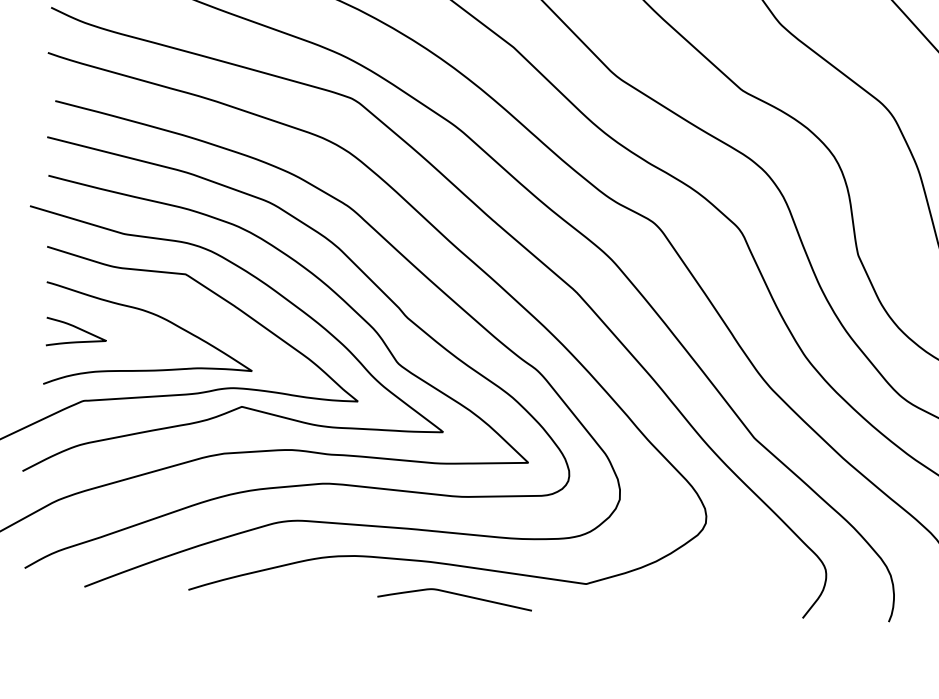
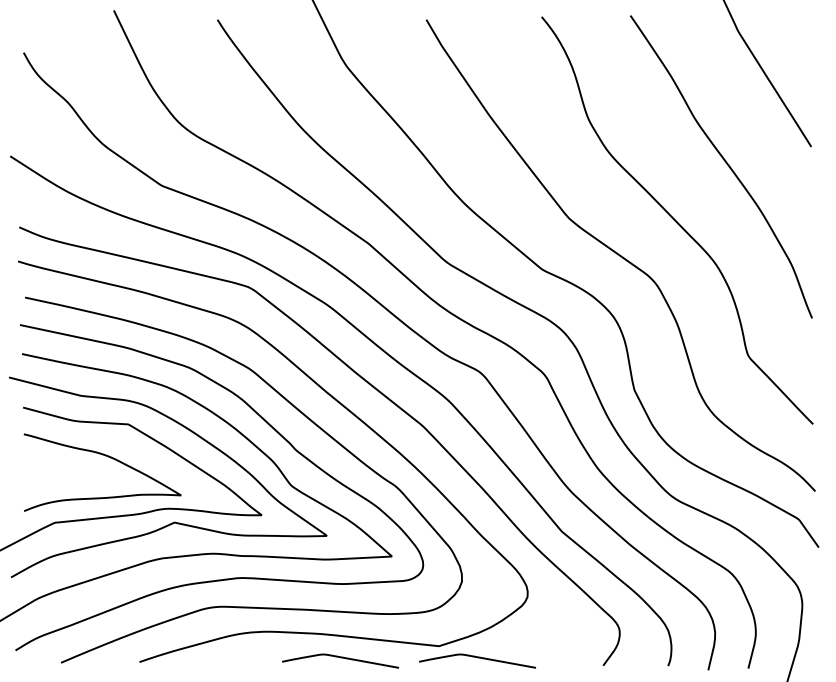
curve: (78, 330) -> (49, 469), removed
curve: (636, 602) -> (477, 658), added

